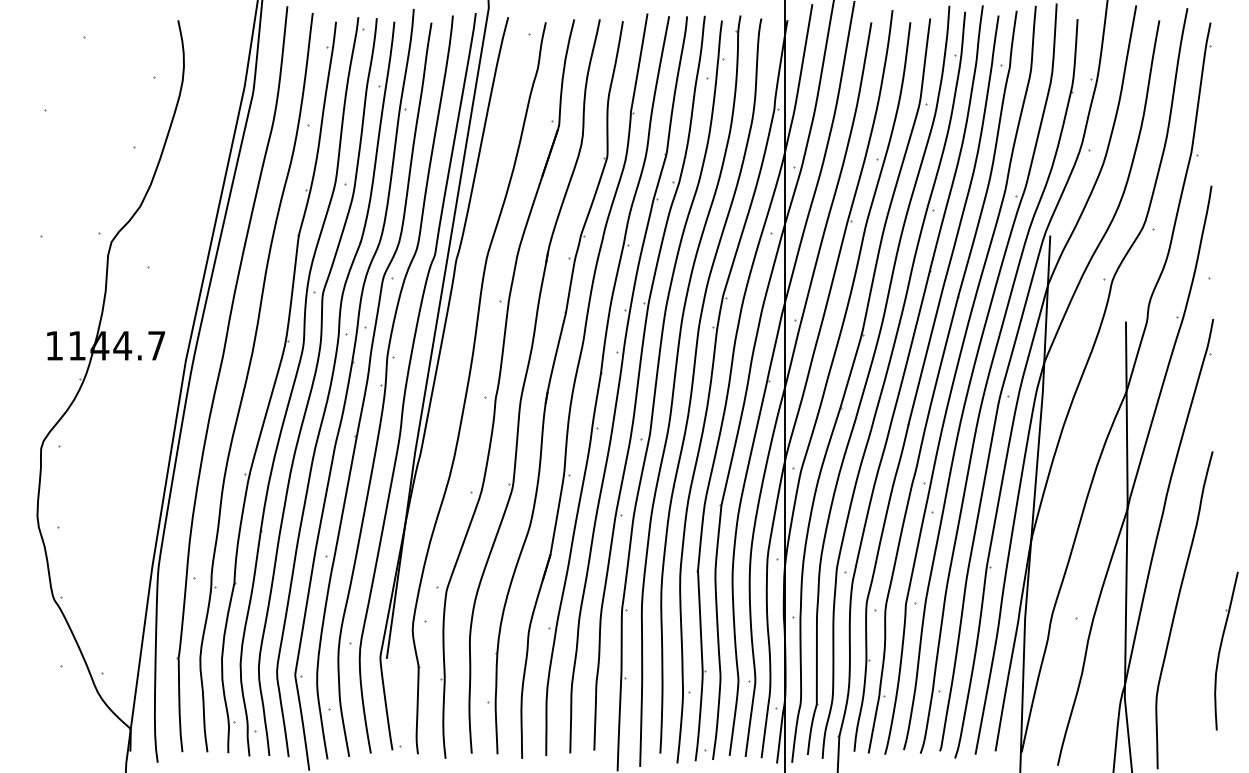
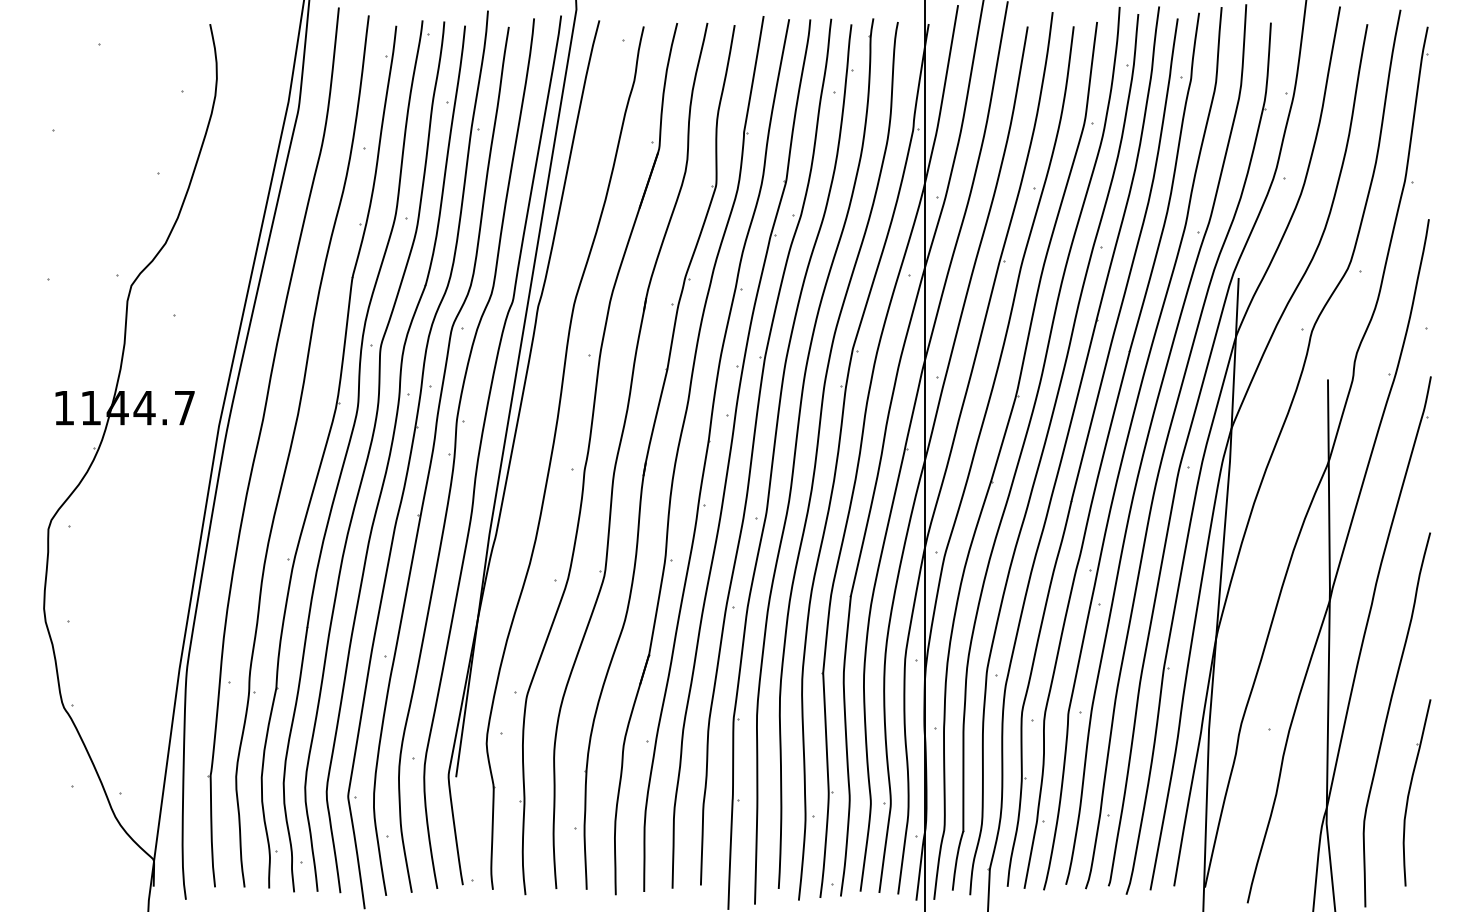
part: (1226, 650) -> (1417, 792), moved

